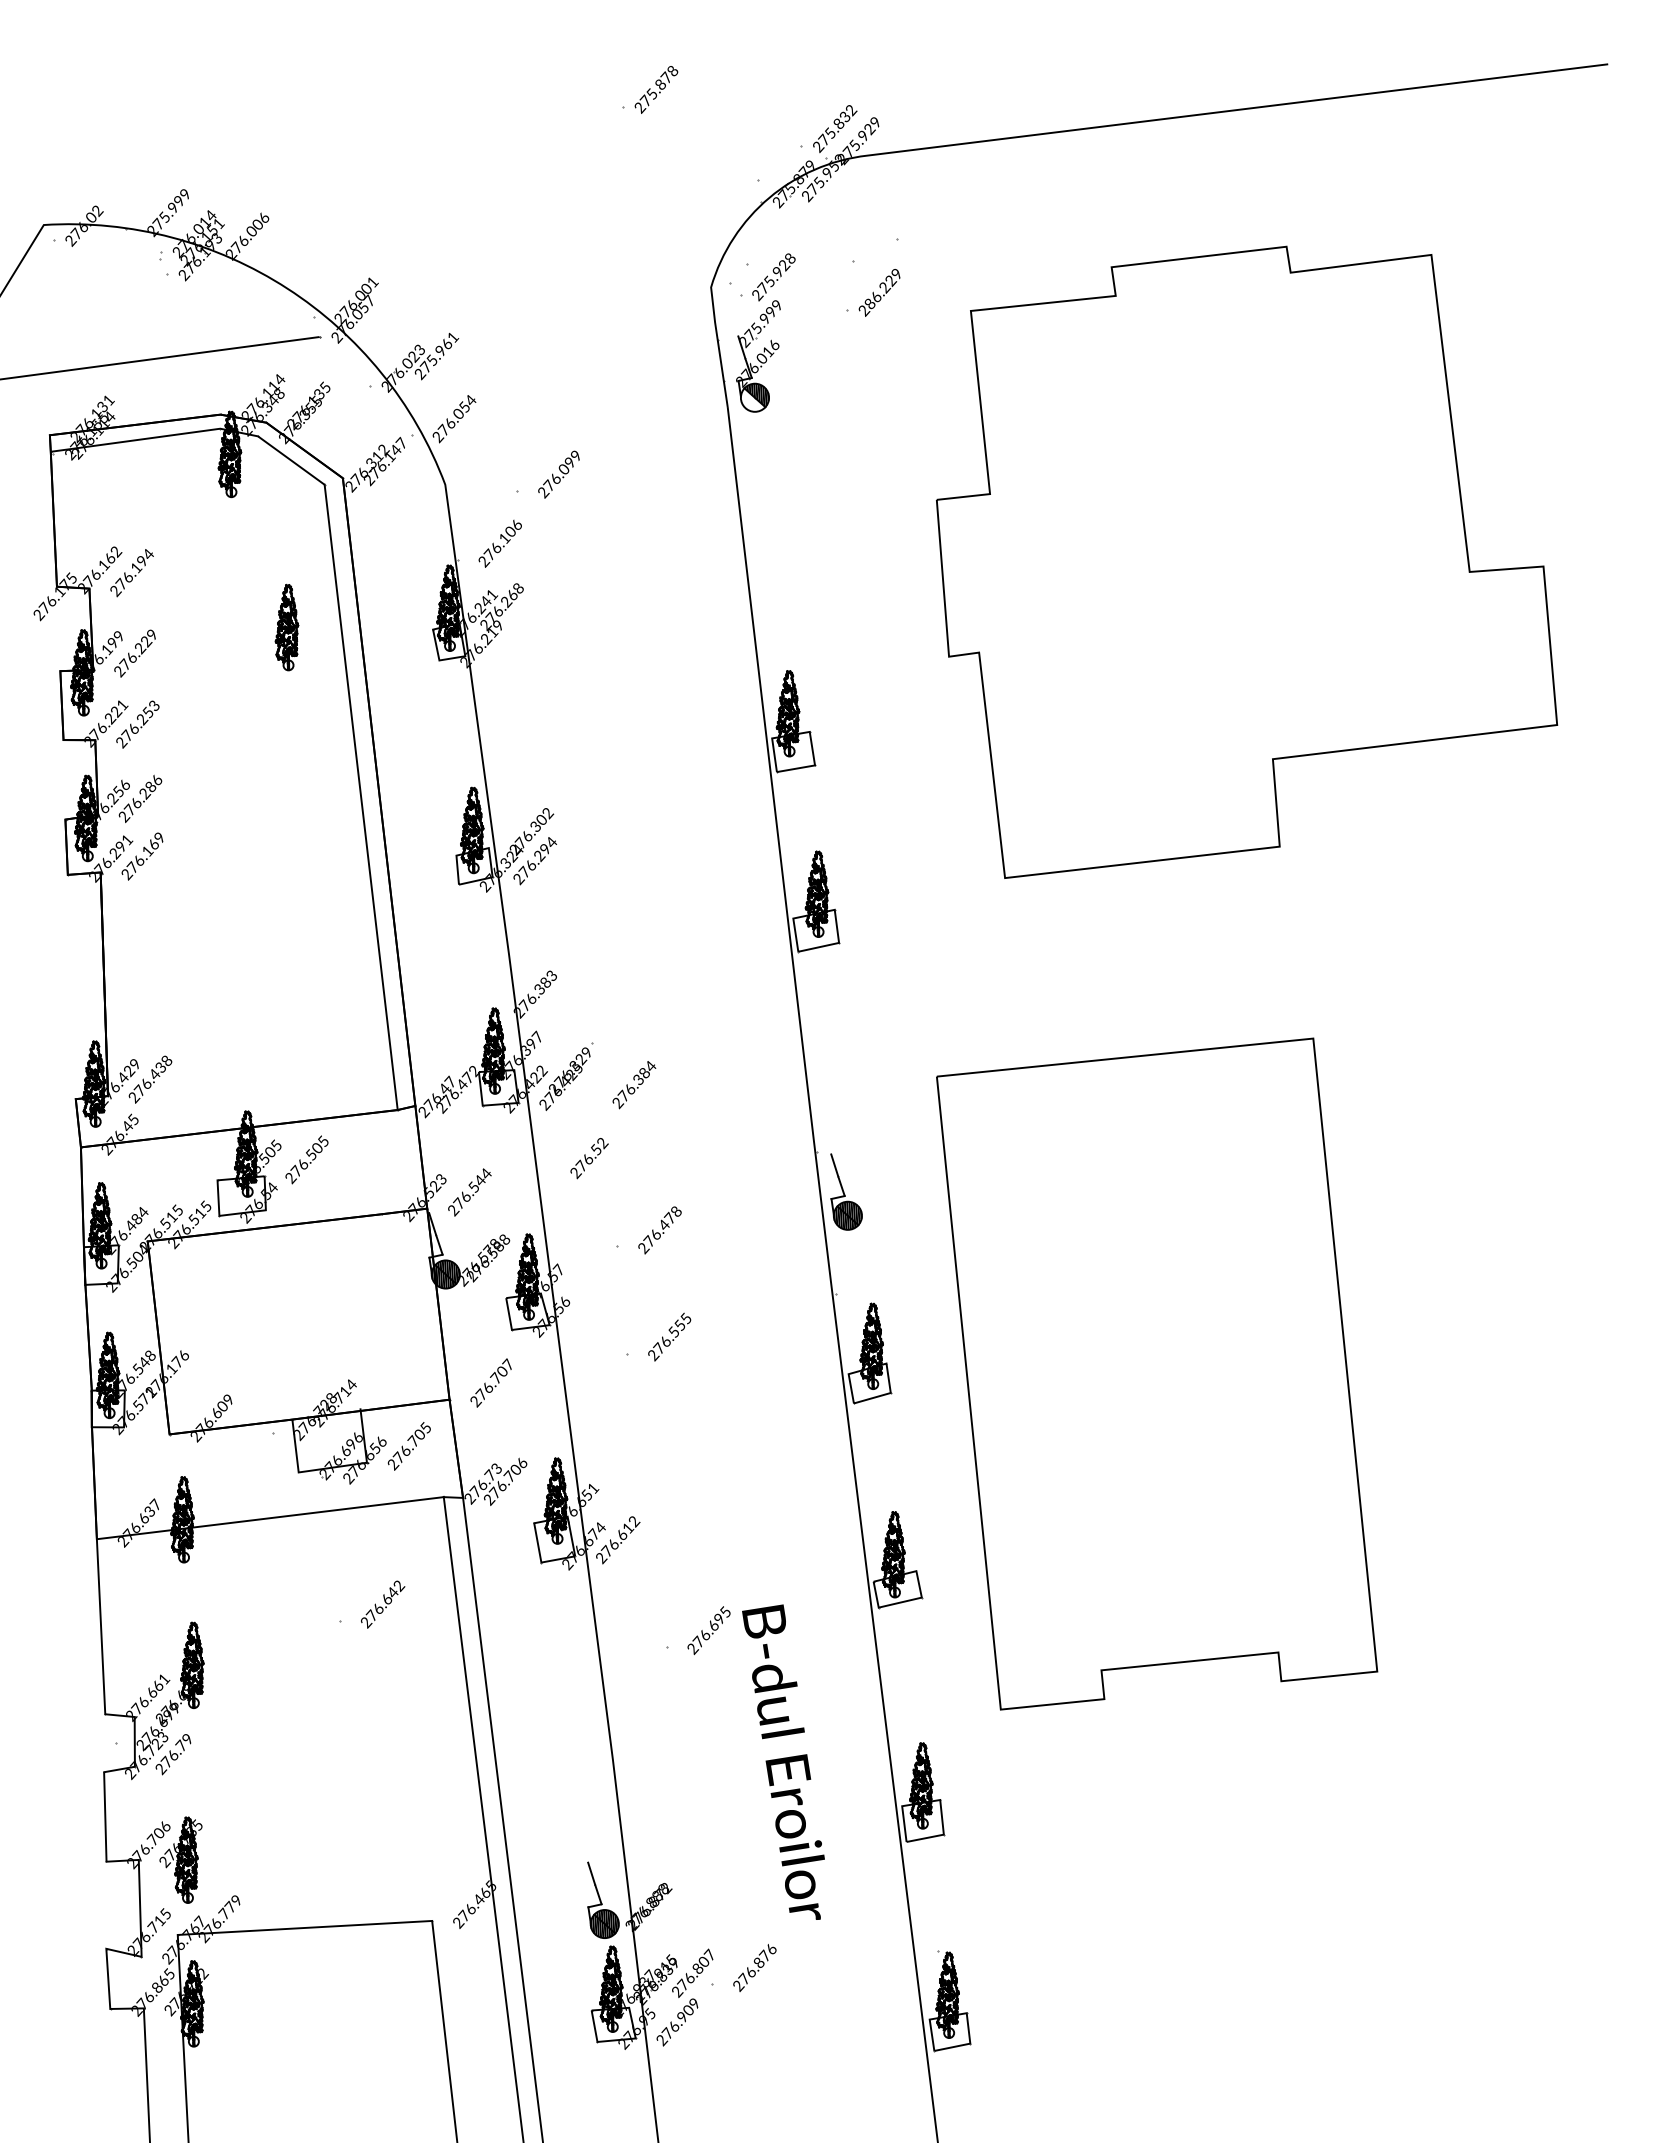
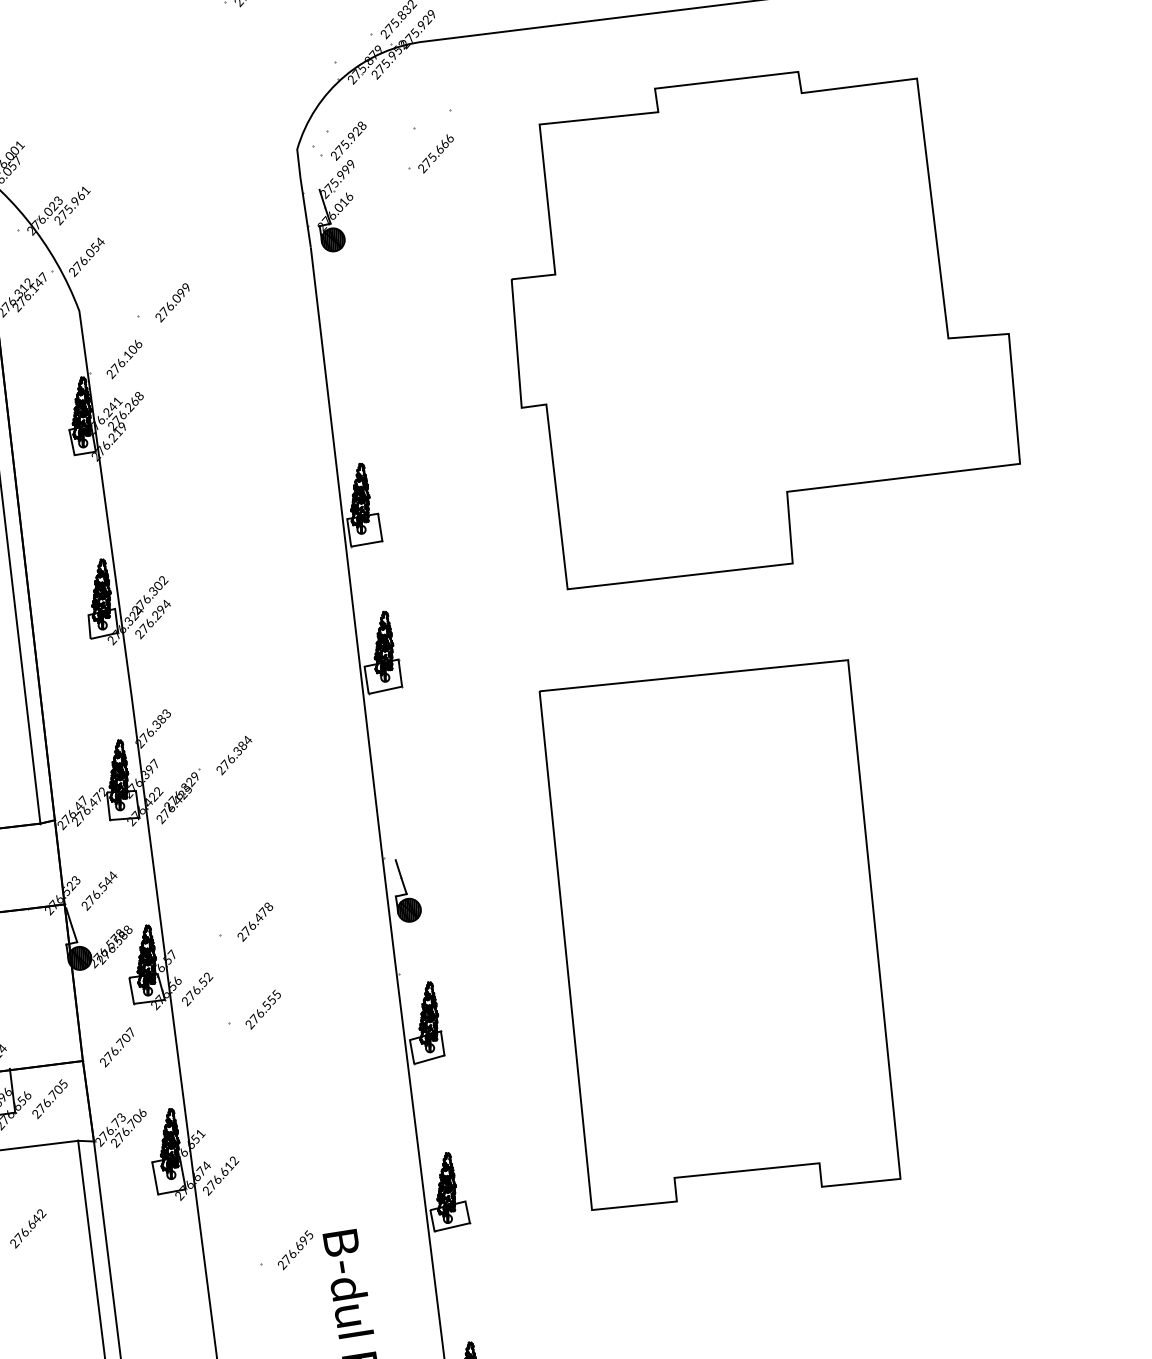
text: (882, 288) -> (437, 150), 286.229 -> 275.666
hatch: (752, 400) -> (331, 242), added
part: (1247, 561) -> (766, 329), moved
text: (634, 1085) -> (234, 755), moved
text: (589, 1158) -> (197, 989), moved
part: (1157, 1373) -> (720, 934), moved

